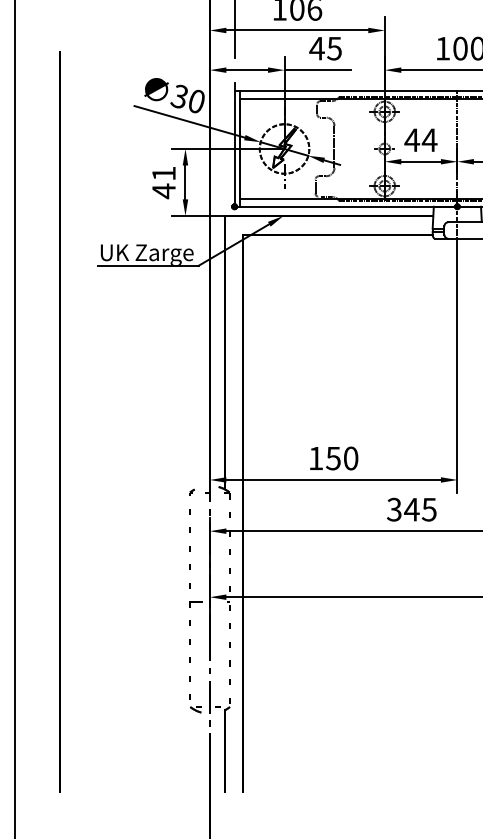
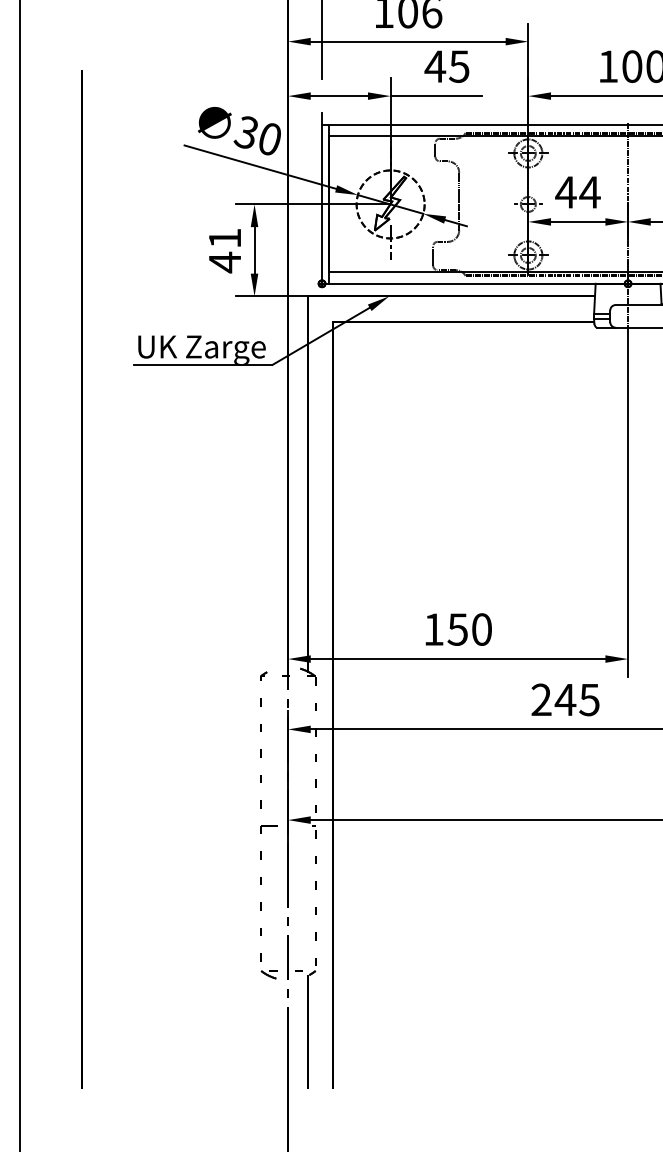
text: (394, 509) -> (541, 699), 345 -> 245

